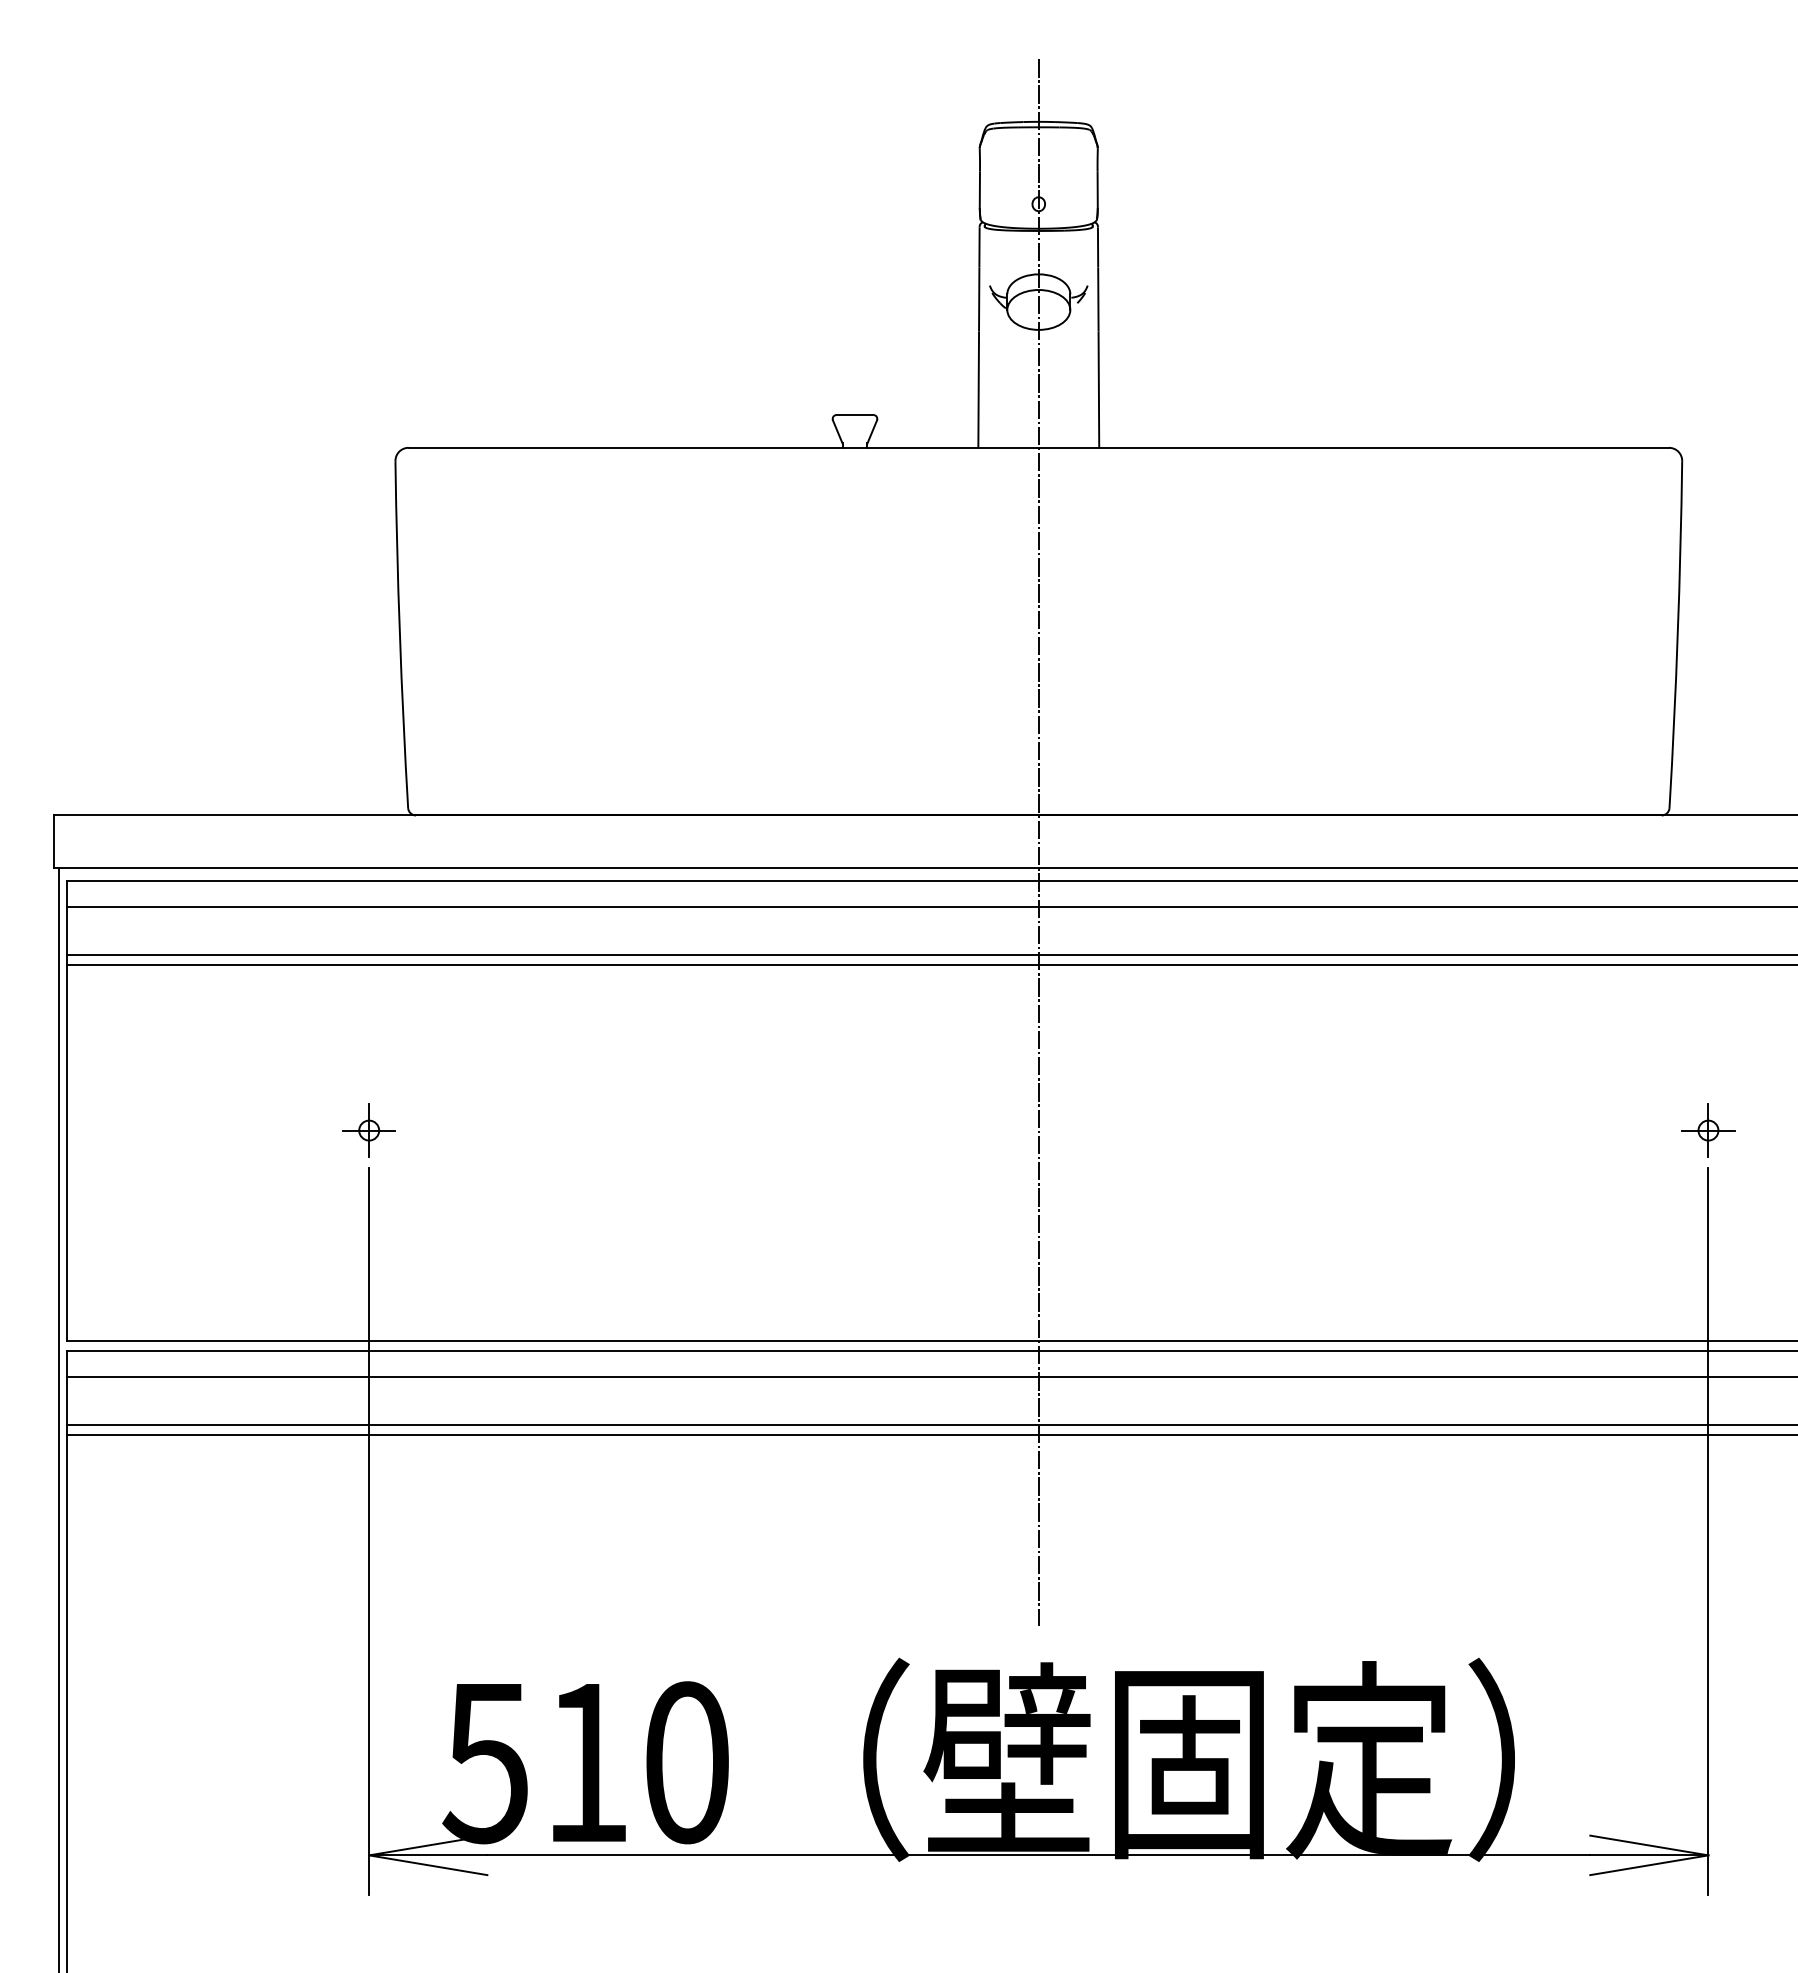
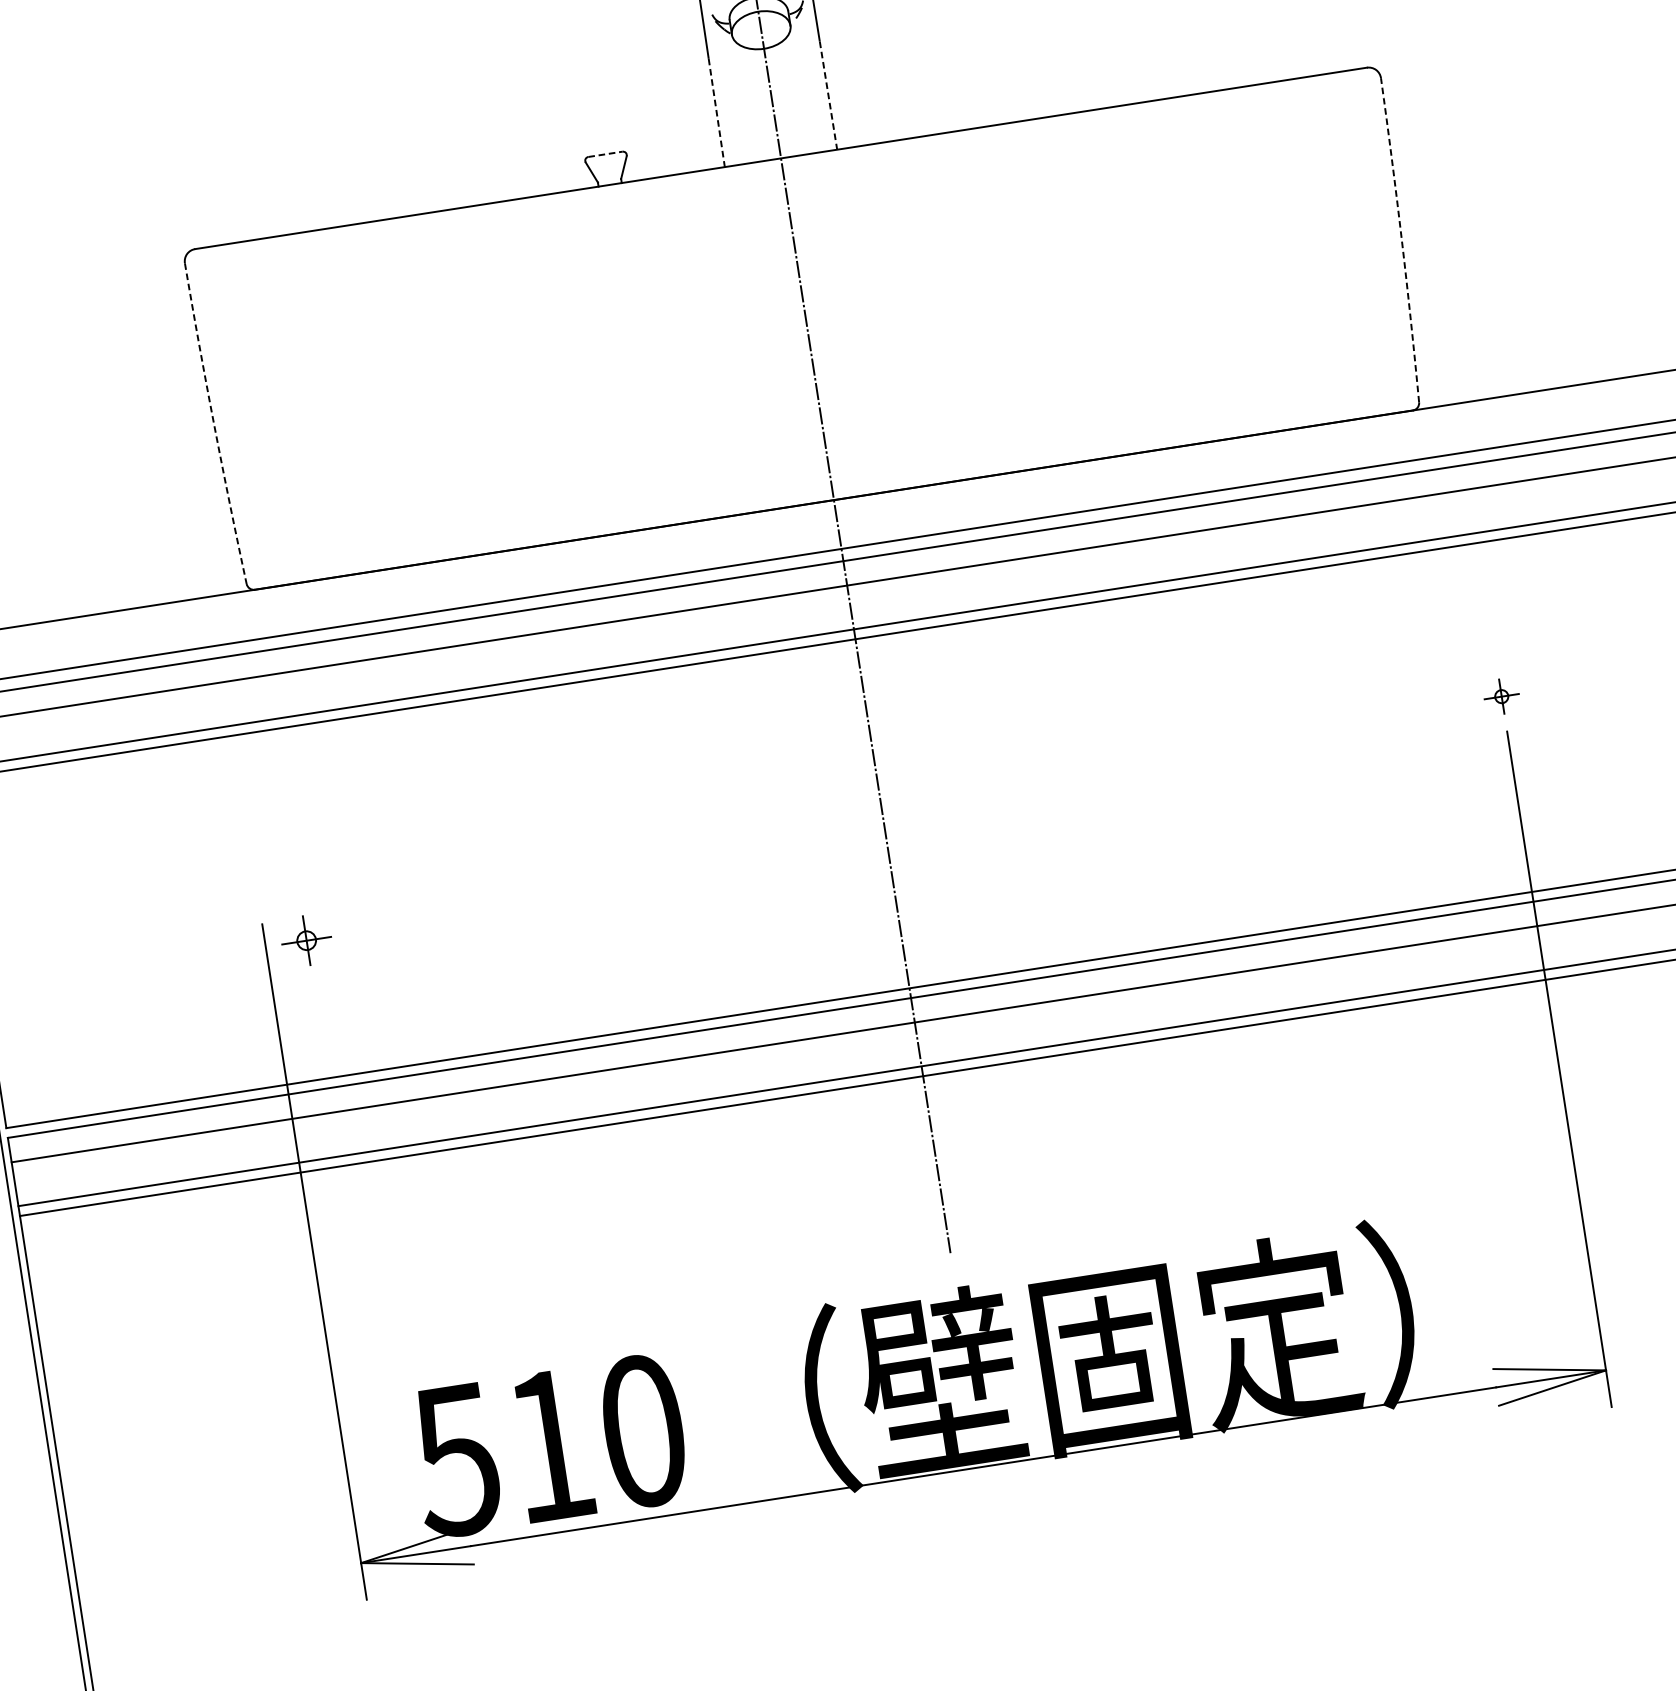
line: (978, 390) -> (716, 113), solid -> dashed
line: (1098, 390) -> (828, 96), solid -> dashed
line: (855, 415) -> (605, 154), solid -> dashed
arc: (399, 634) -> (213, 423), solid -> dashed
arc: (1677, 634) -> (1401, 240), solid -> dashed
part: (368, 1130) -> (306, 940), moved
part: (1708, 1130) -> (1501, 696), size x0.7

